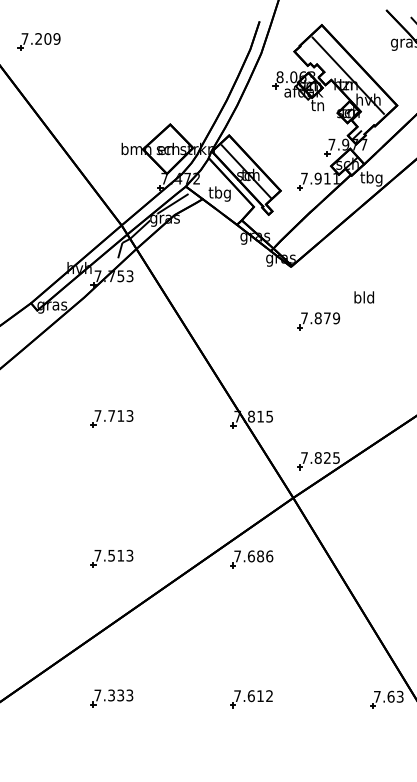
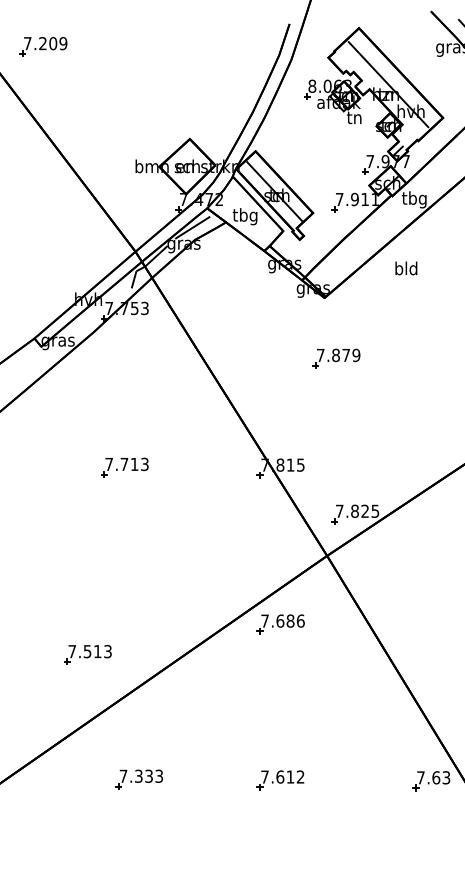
text: (363, 297) -> (405, 268), moved
part: (318, 321) -> (336, 358), moved
part: (111, 558) -> (87, 654), moved
part: (111, 698) -> (138, 779), moved

